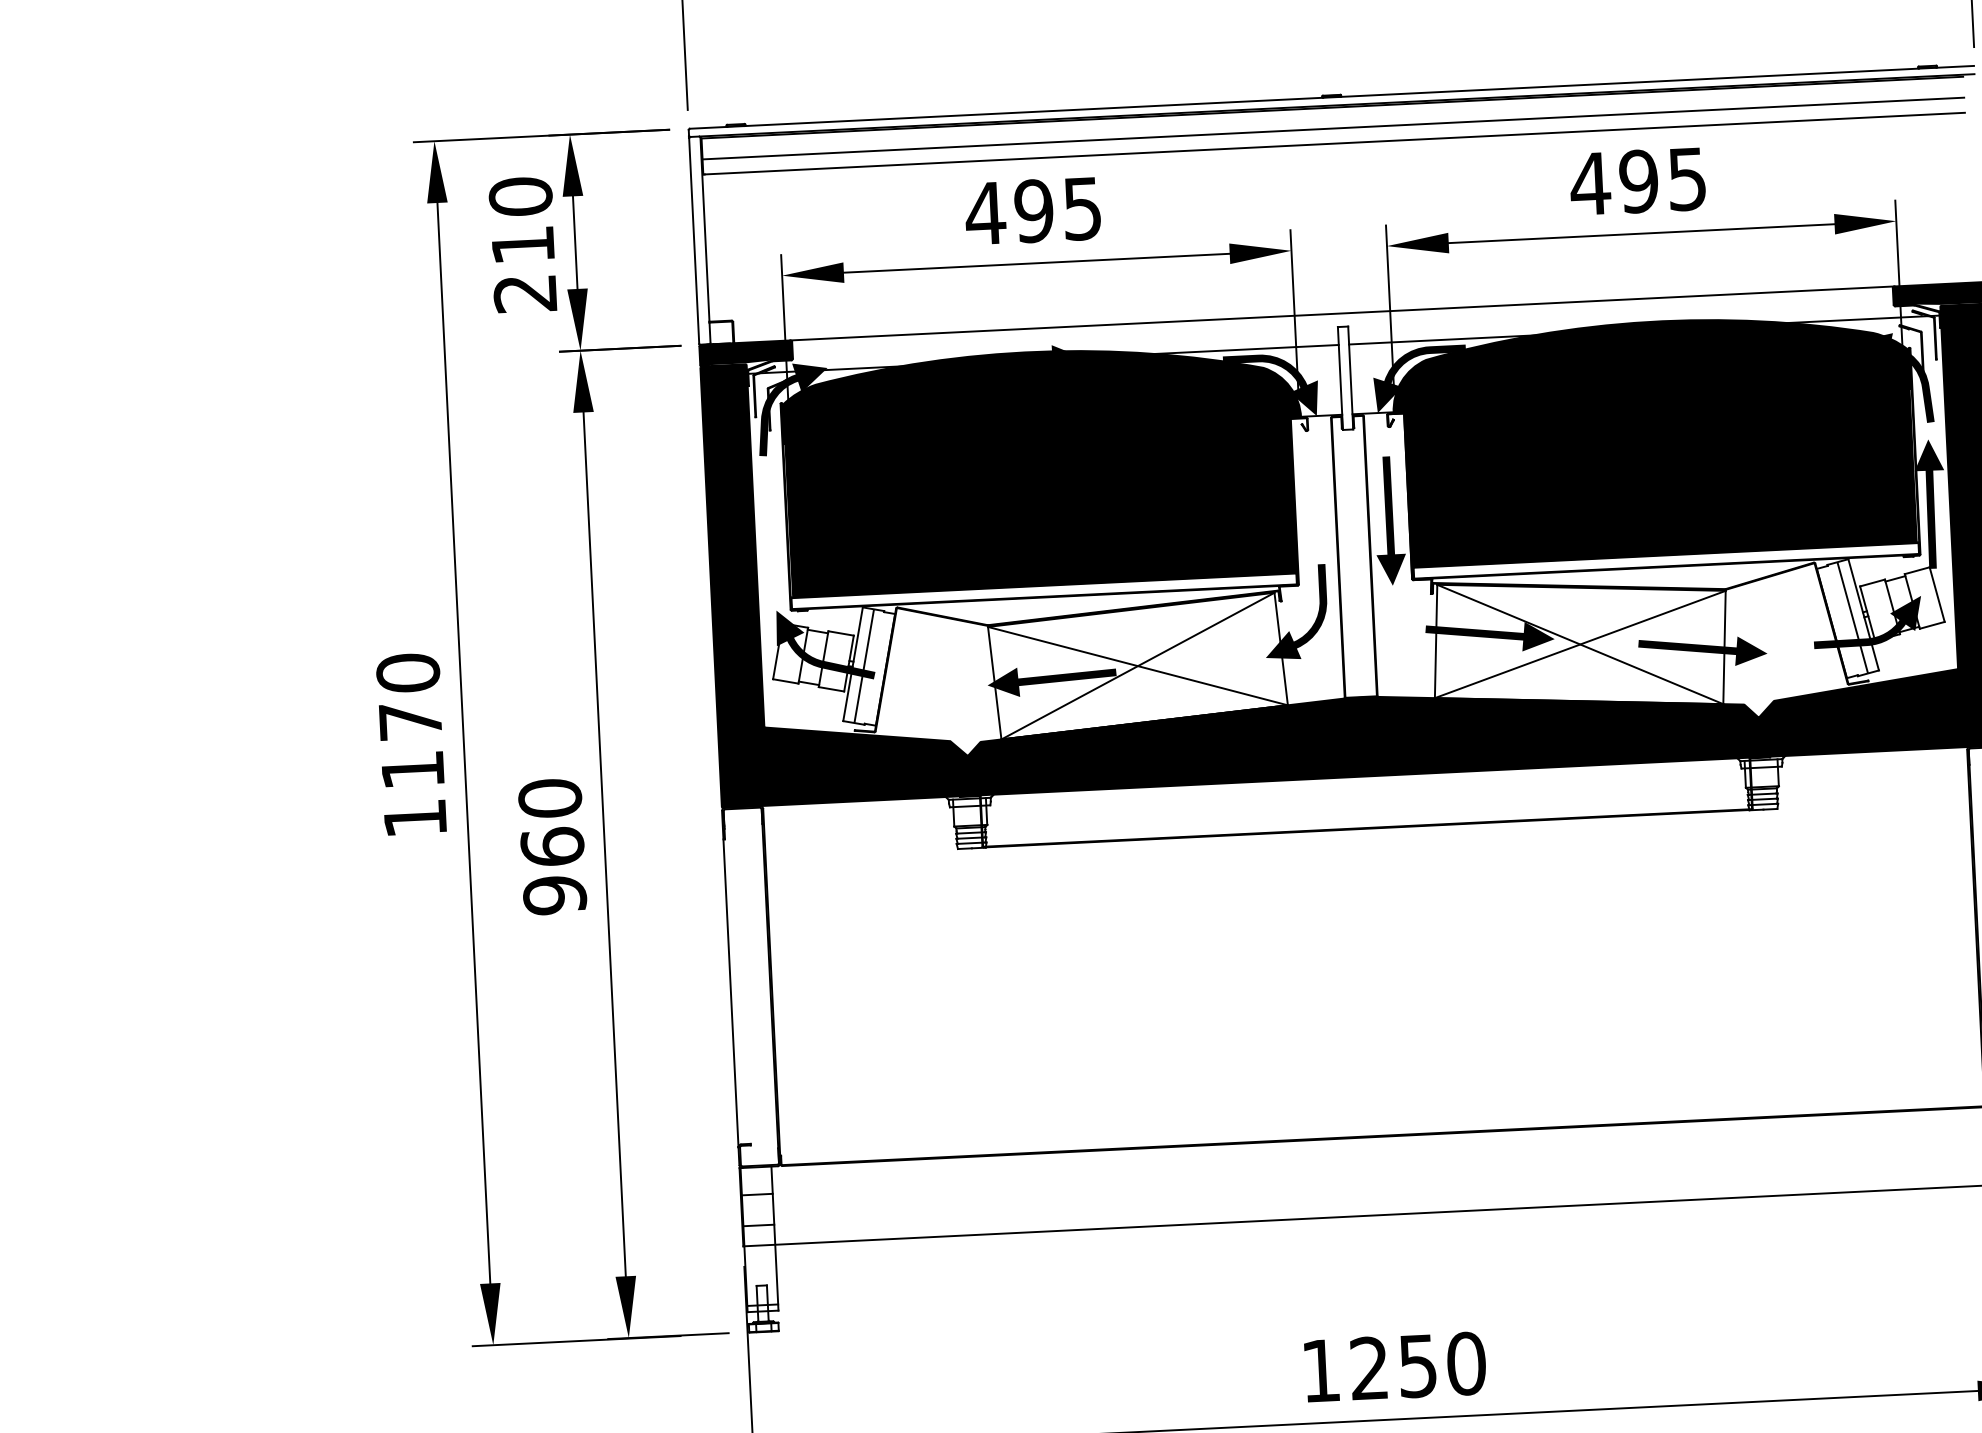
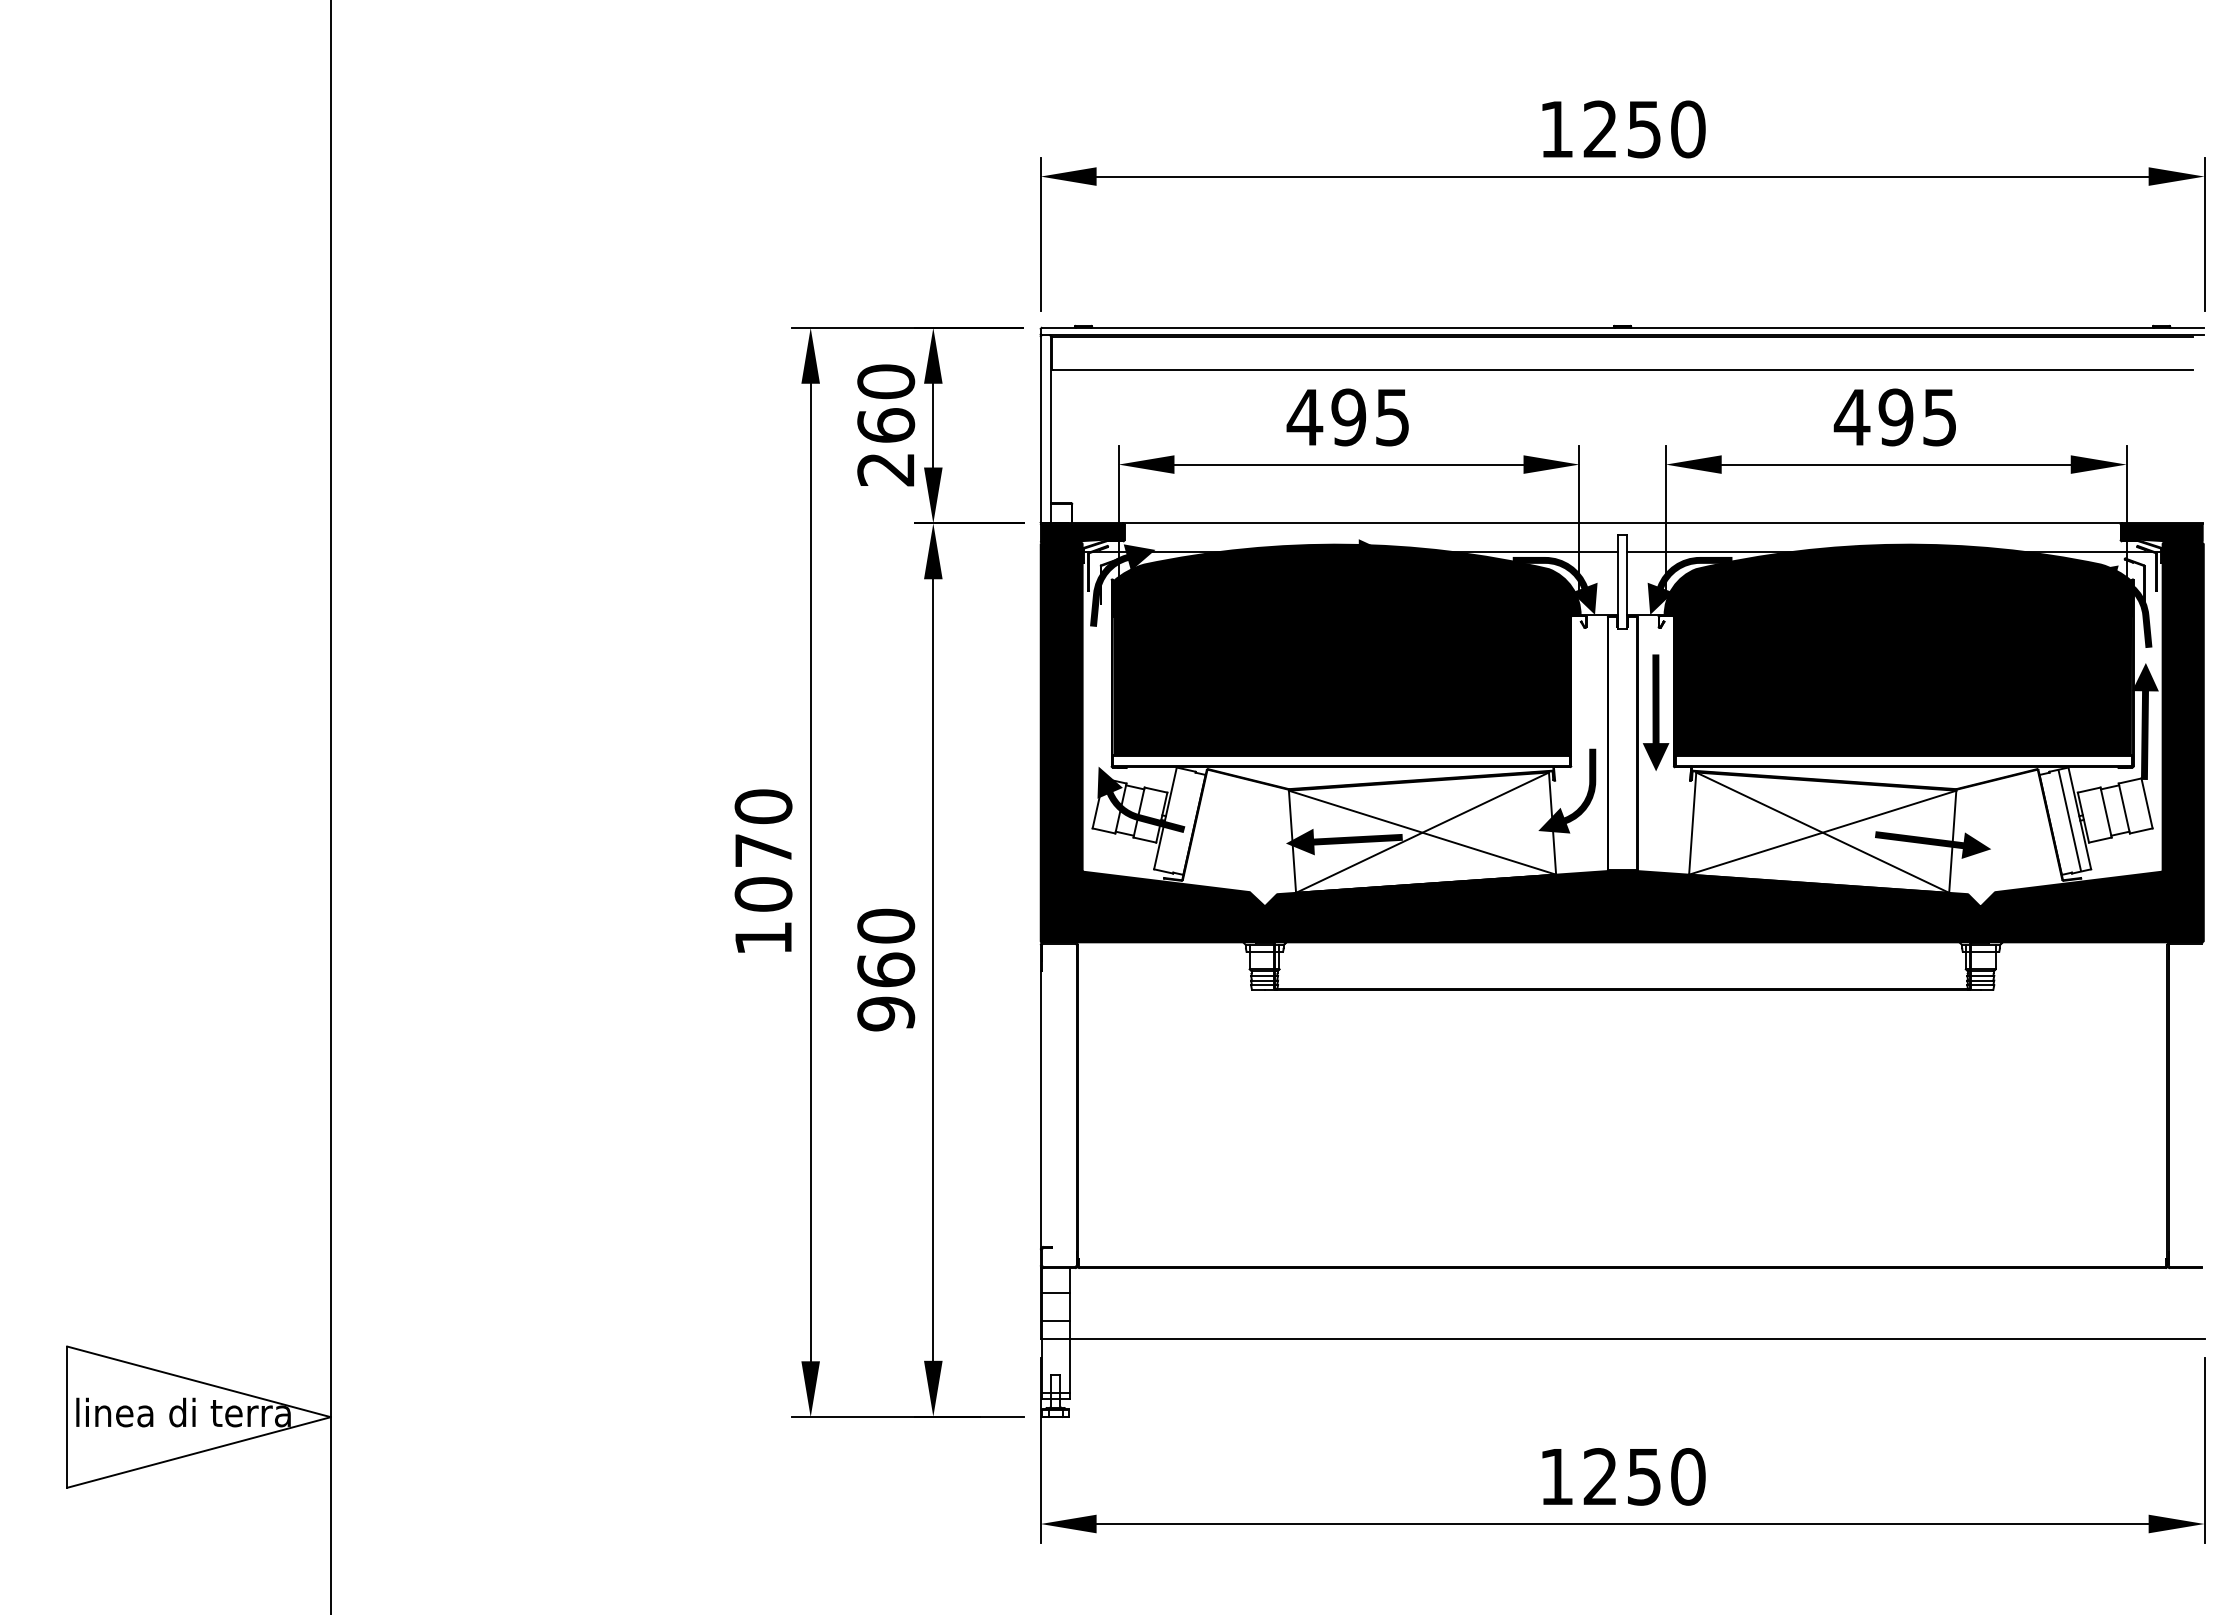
line: (1333, 128) -> (1622, 356), removed
text: (523, 245) -> (886, 425), 210 -> 260
fill: (1867, 622) -> (2082, 825), removed
fill: (1489, 637) -> (1741, 822), removed
line: (864, 665) -> (1175, 820), removed
text: (412, 770) -> (763, 894), 1170 -> 1070

